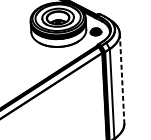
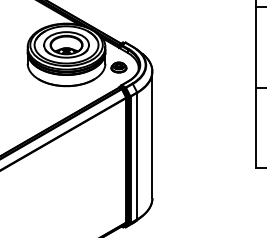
line: (122, 78) -> (152, 135), dashed -> solid

